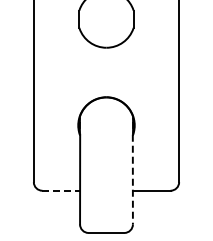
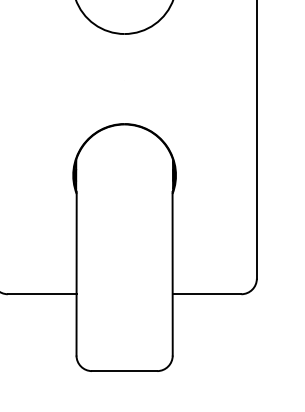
line: (132, 179) -> (171, 273), dashed -> solid
line: (61, 190) -> (42, 293), dashed -> solid

